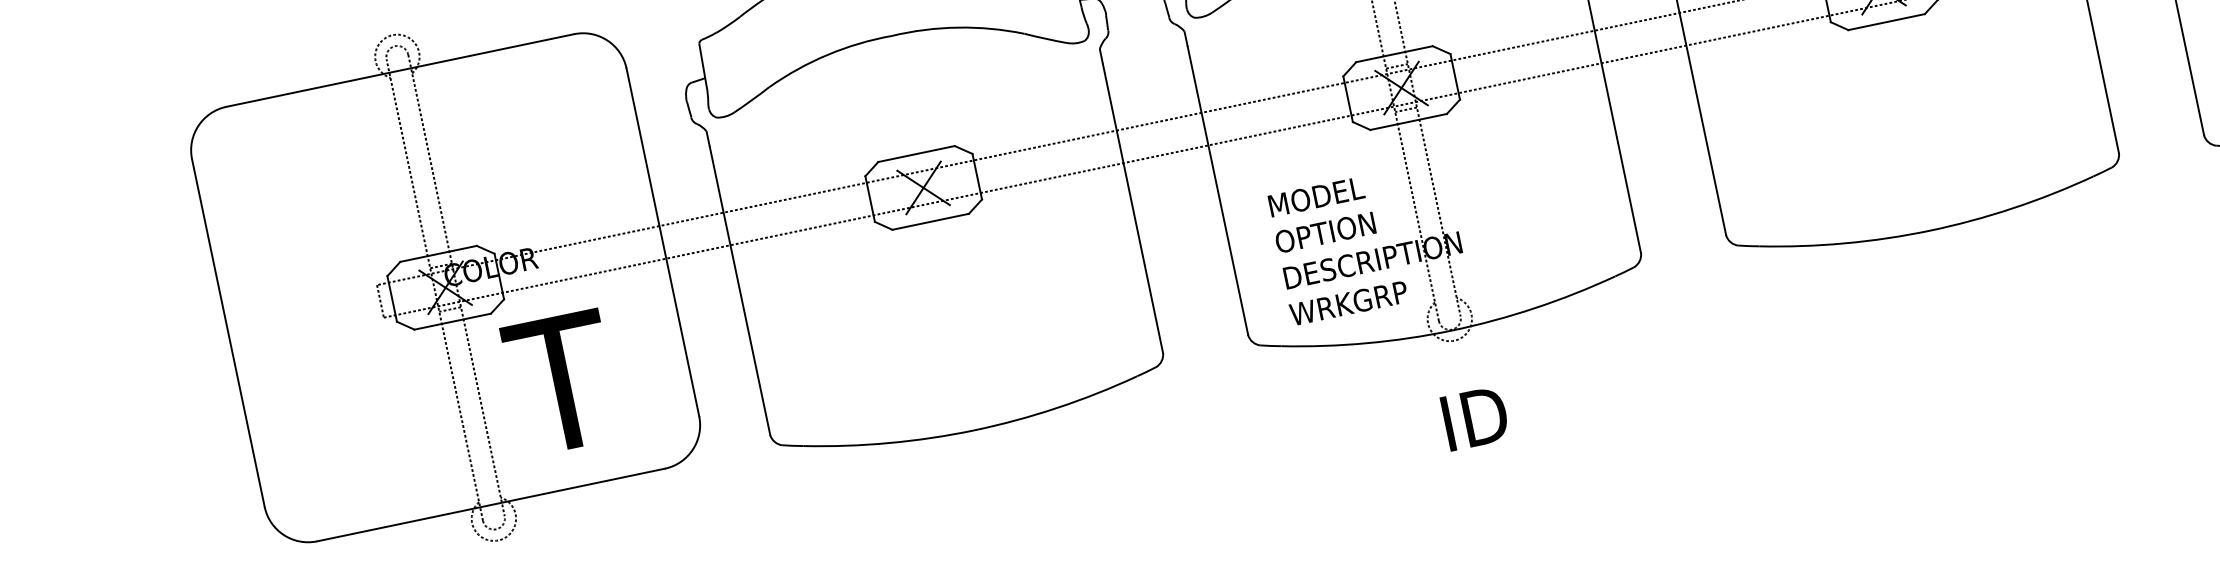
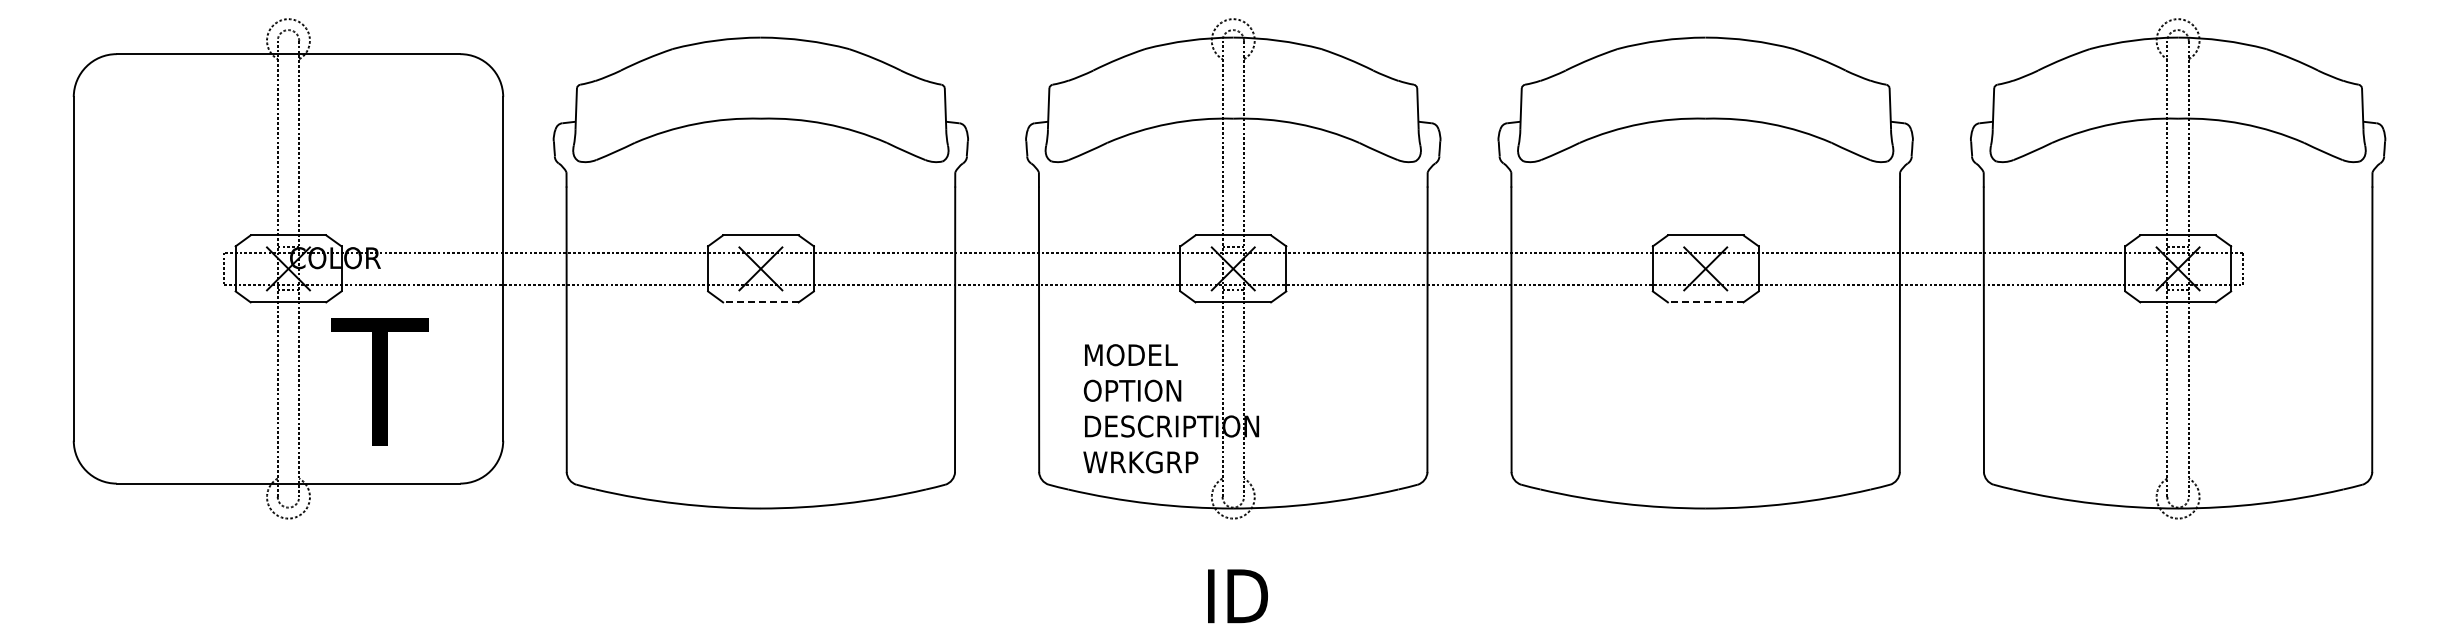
line: (1886, 22) -> (1705, 302), solid -> dashed
line: (930, 222) -> (760, 302), solid -> dashed

